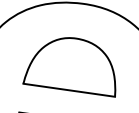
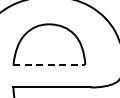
line: (69, 89) -> (49, 64), solid -> dashed

